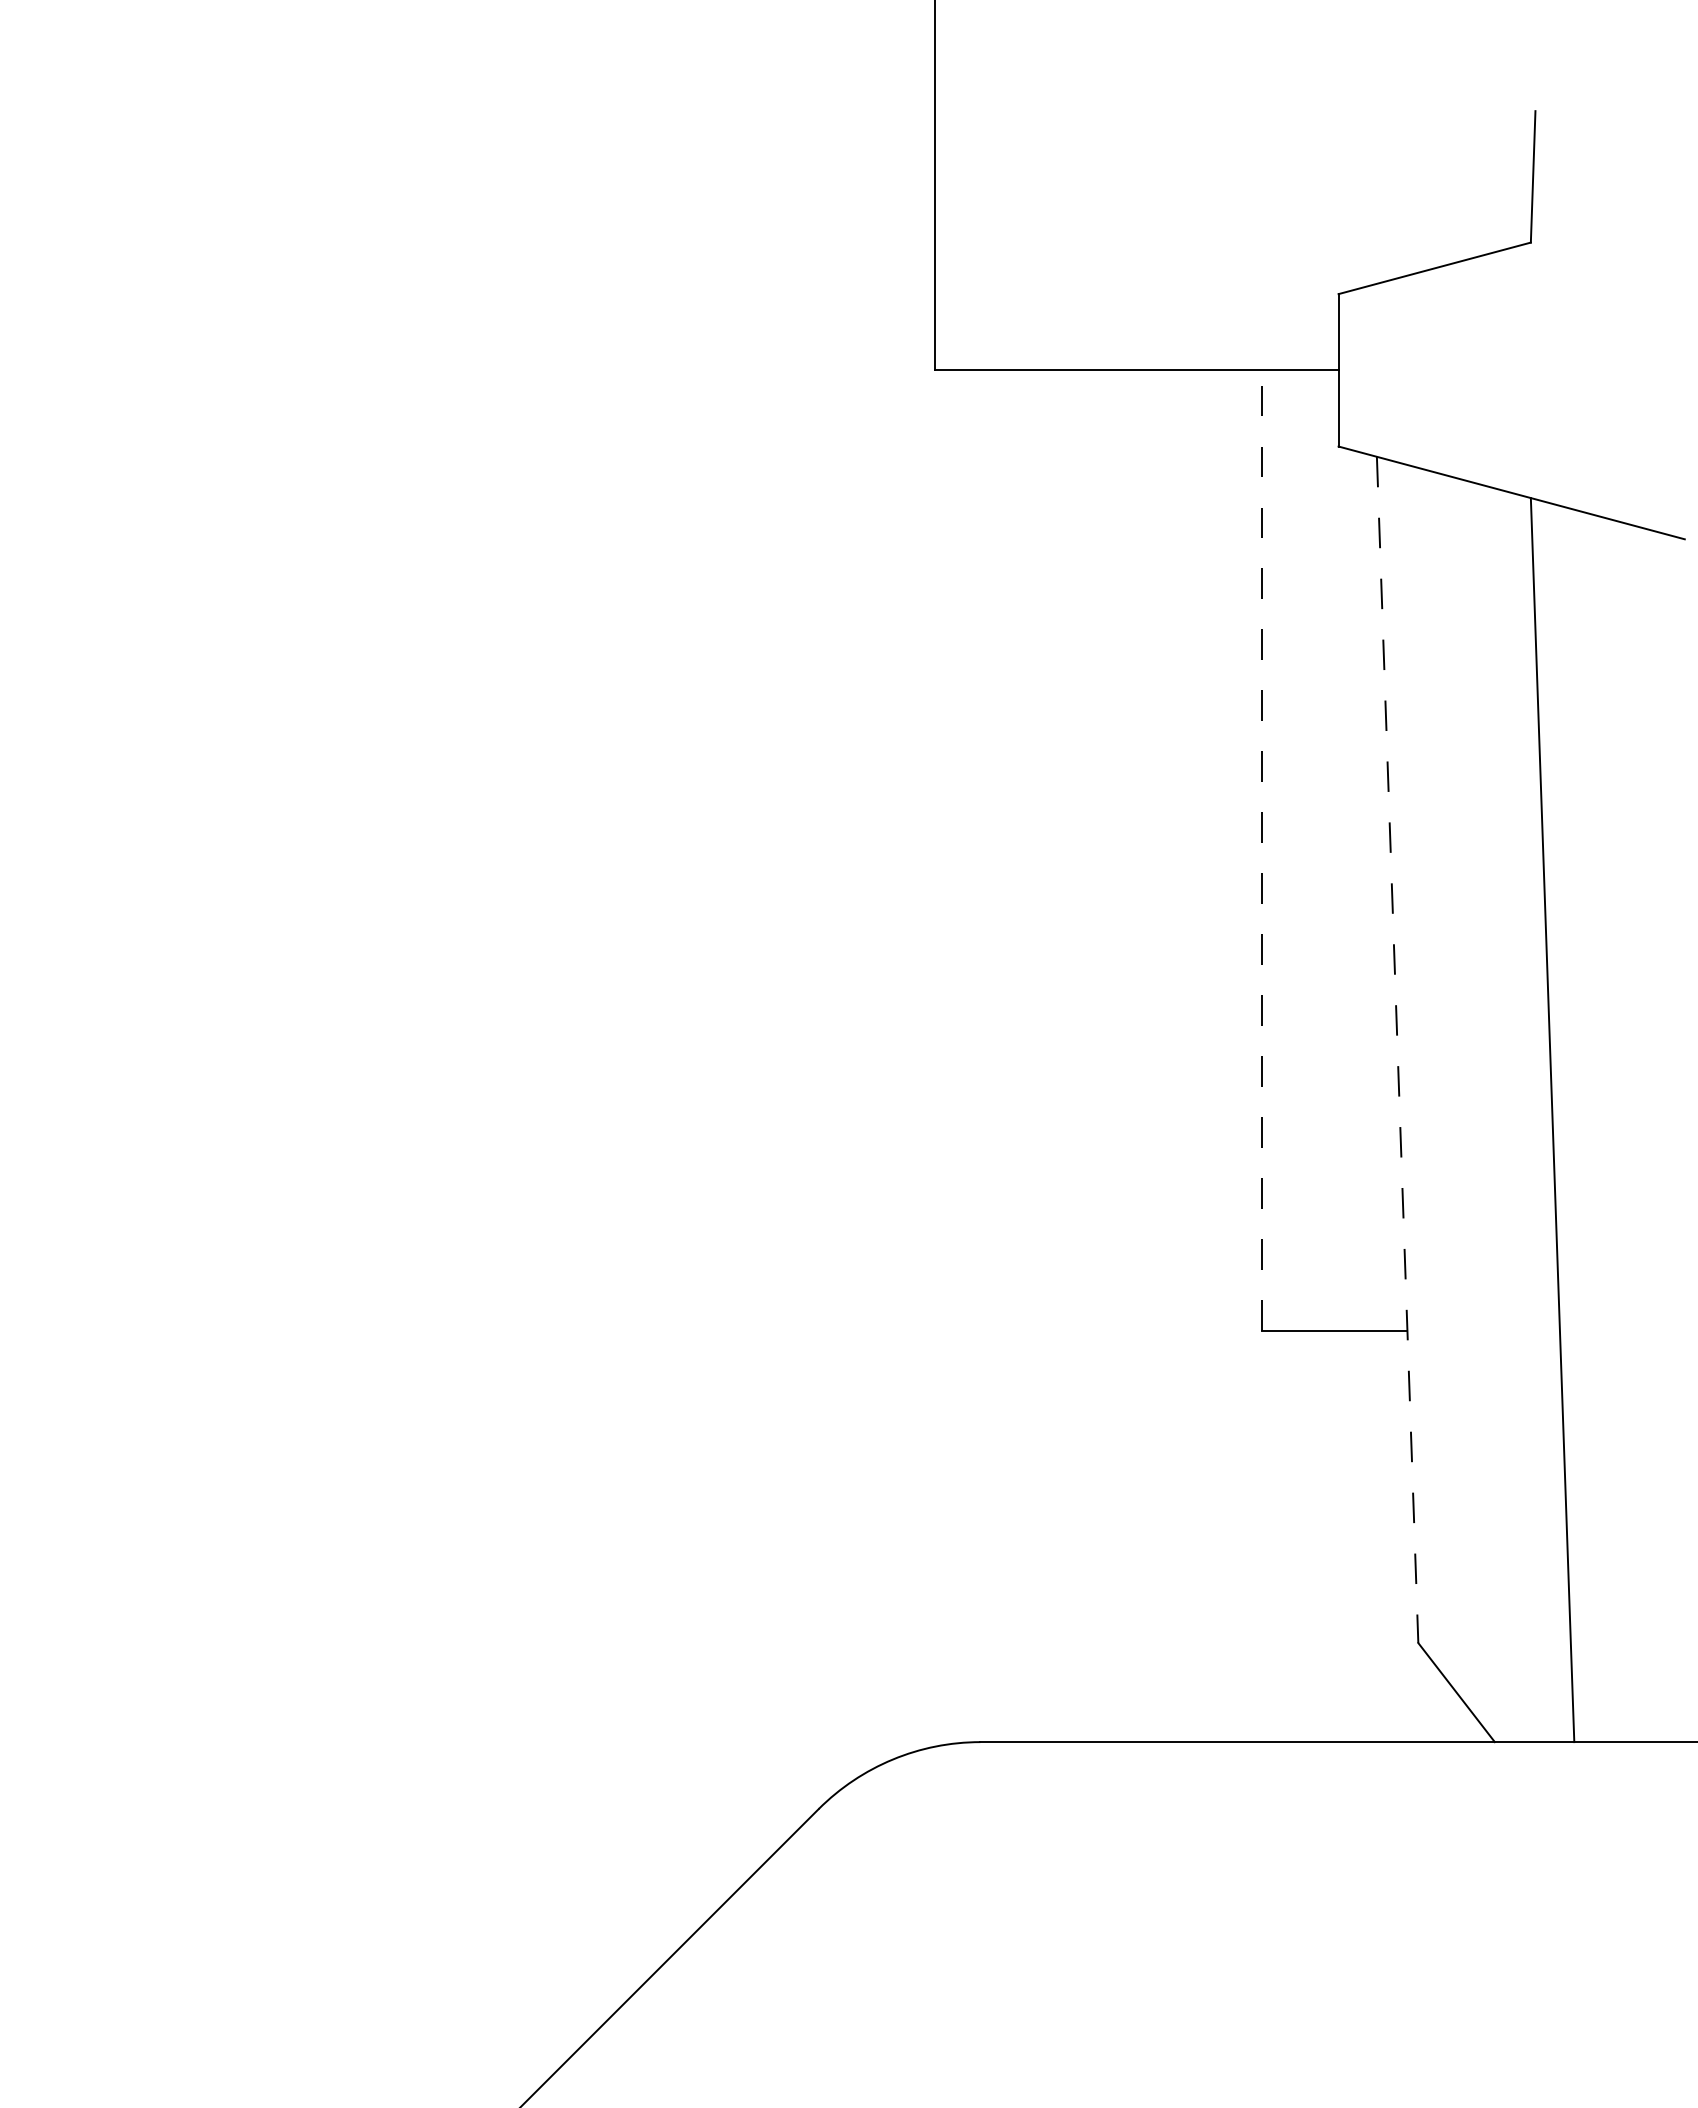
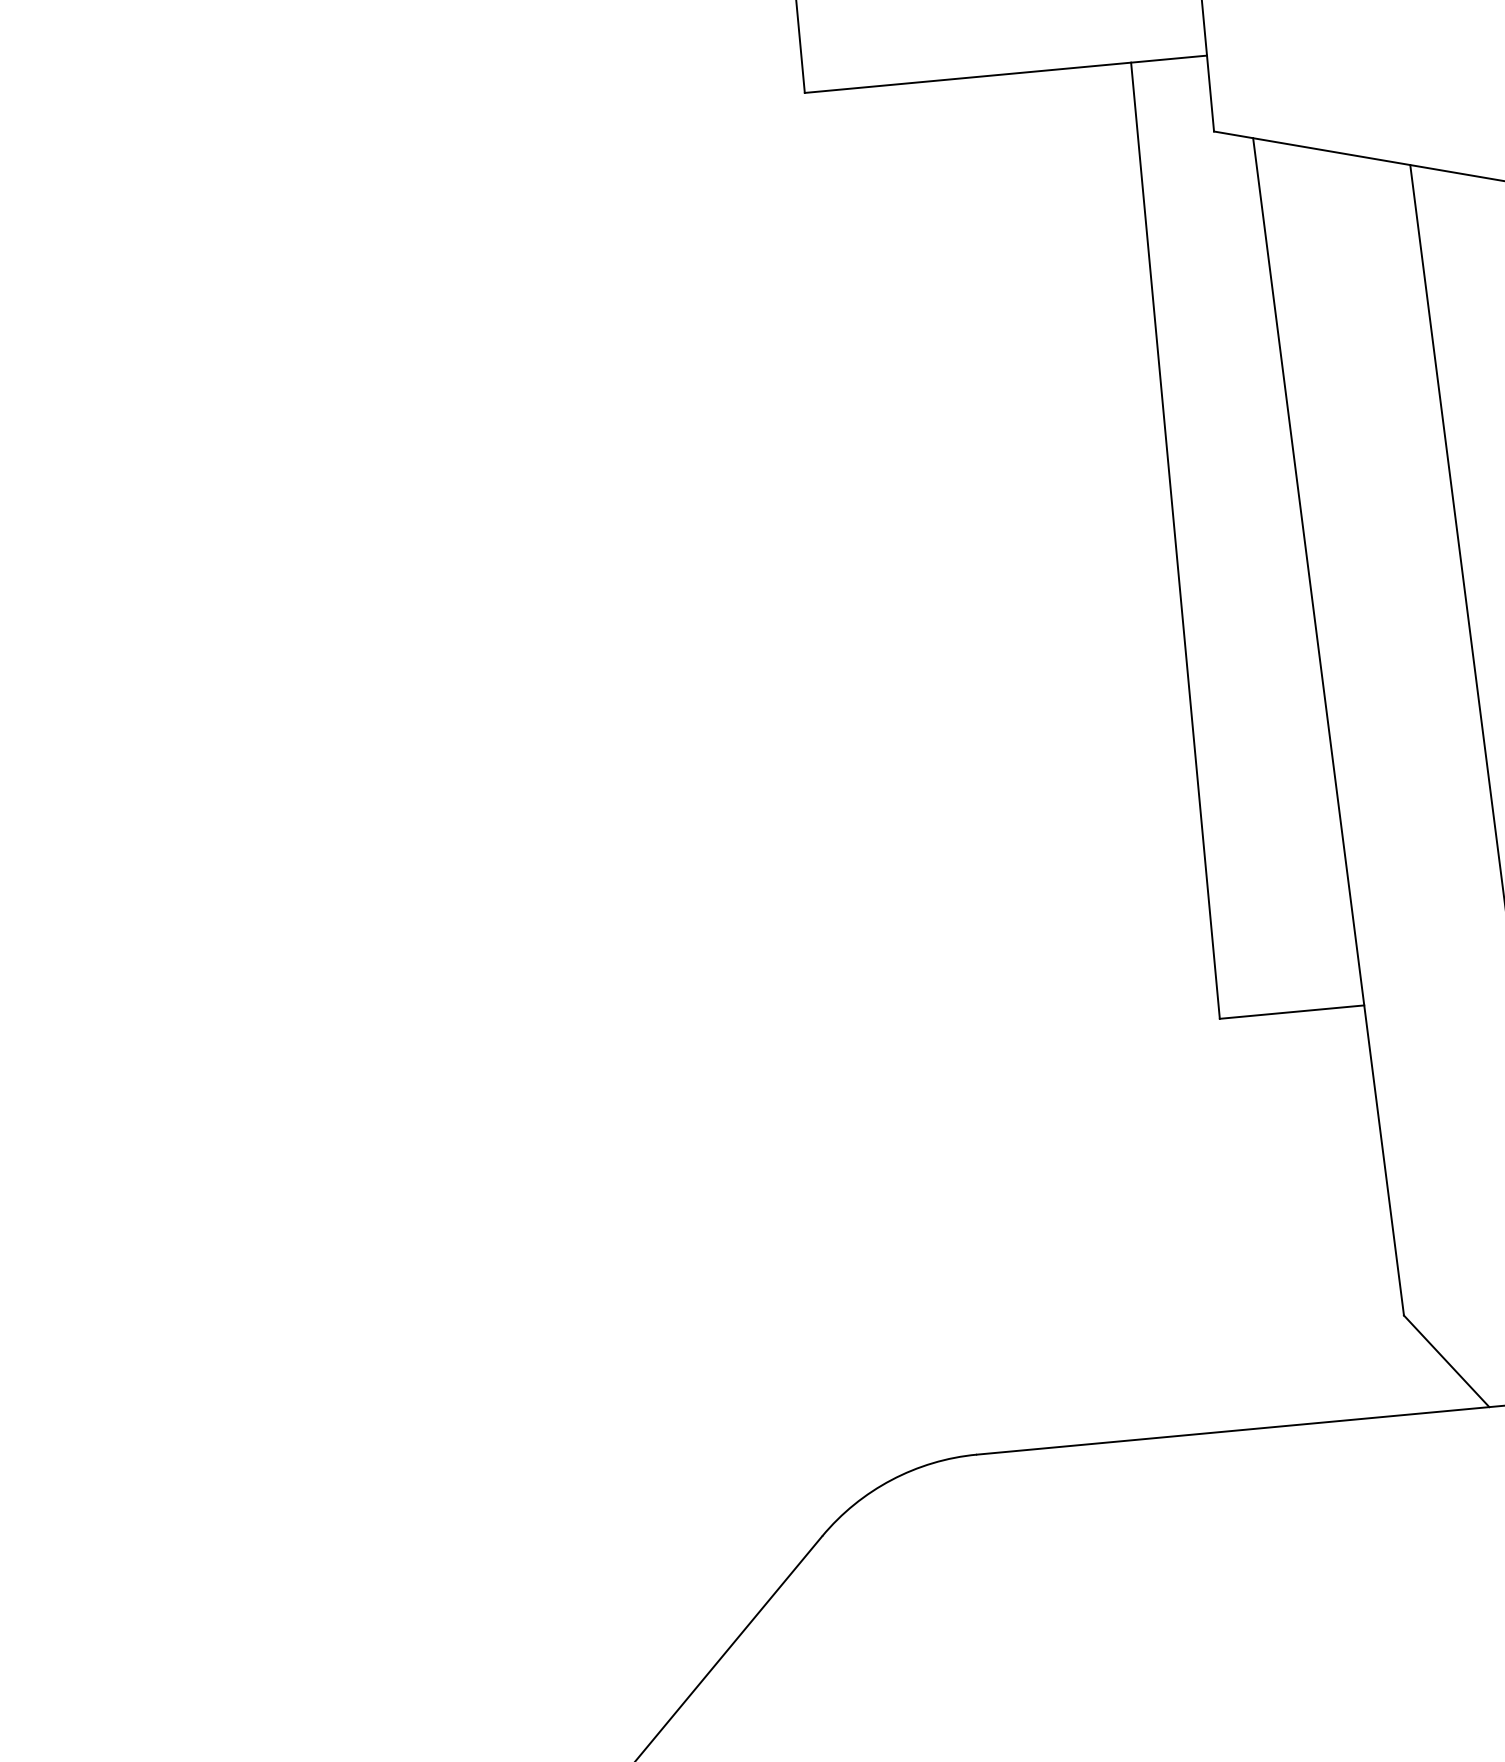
line: (1262, 849) -> (1175, 539), dashed -> solid
line: (1397, 1050) -> (1328, 727), dashed -> solid

